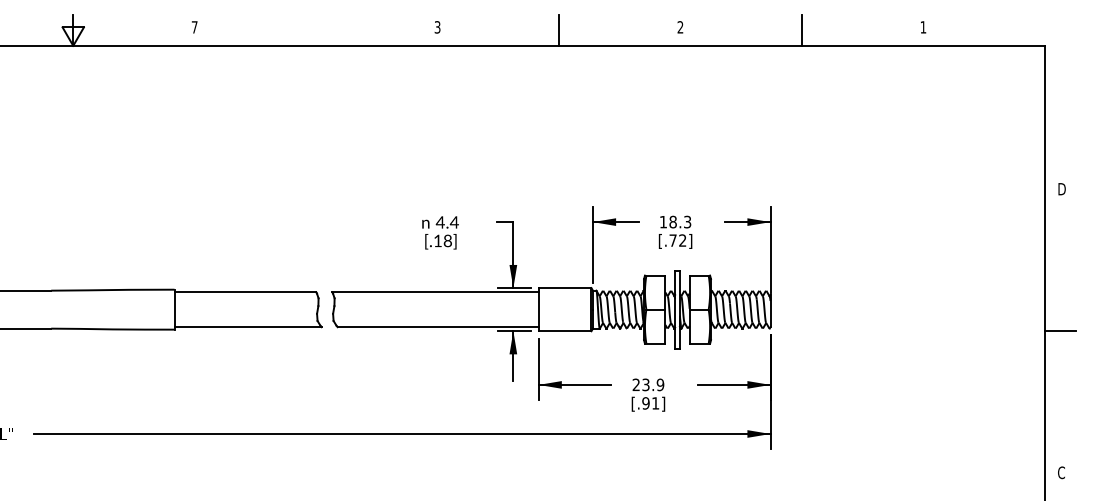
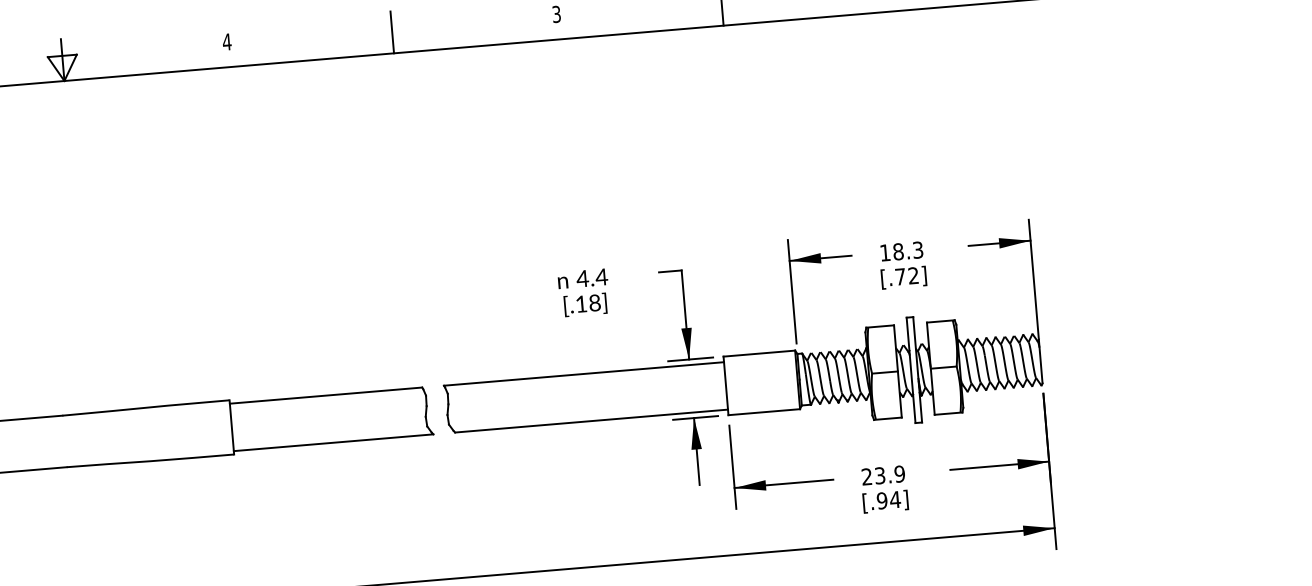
text: (194, 27) -> (226, 42), 7 -> 4
line: (316, 30) -> (392, 32), added
text: (655, 403) -> (895, 499), [.91] -> [.94]

